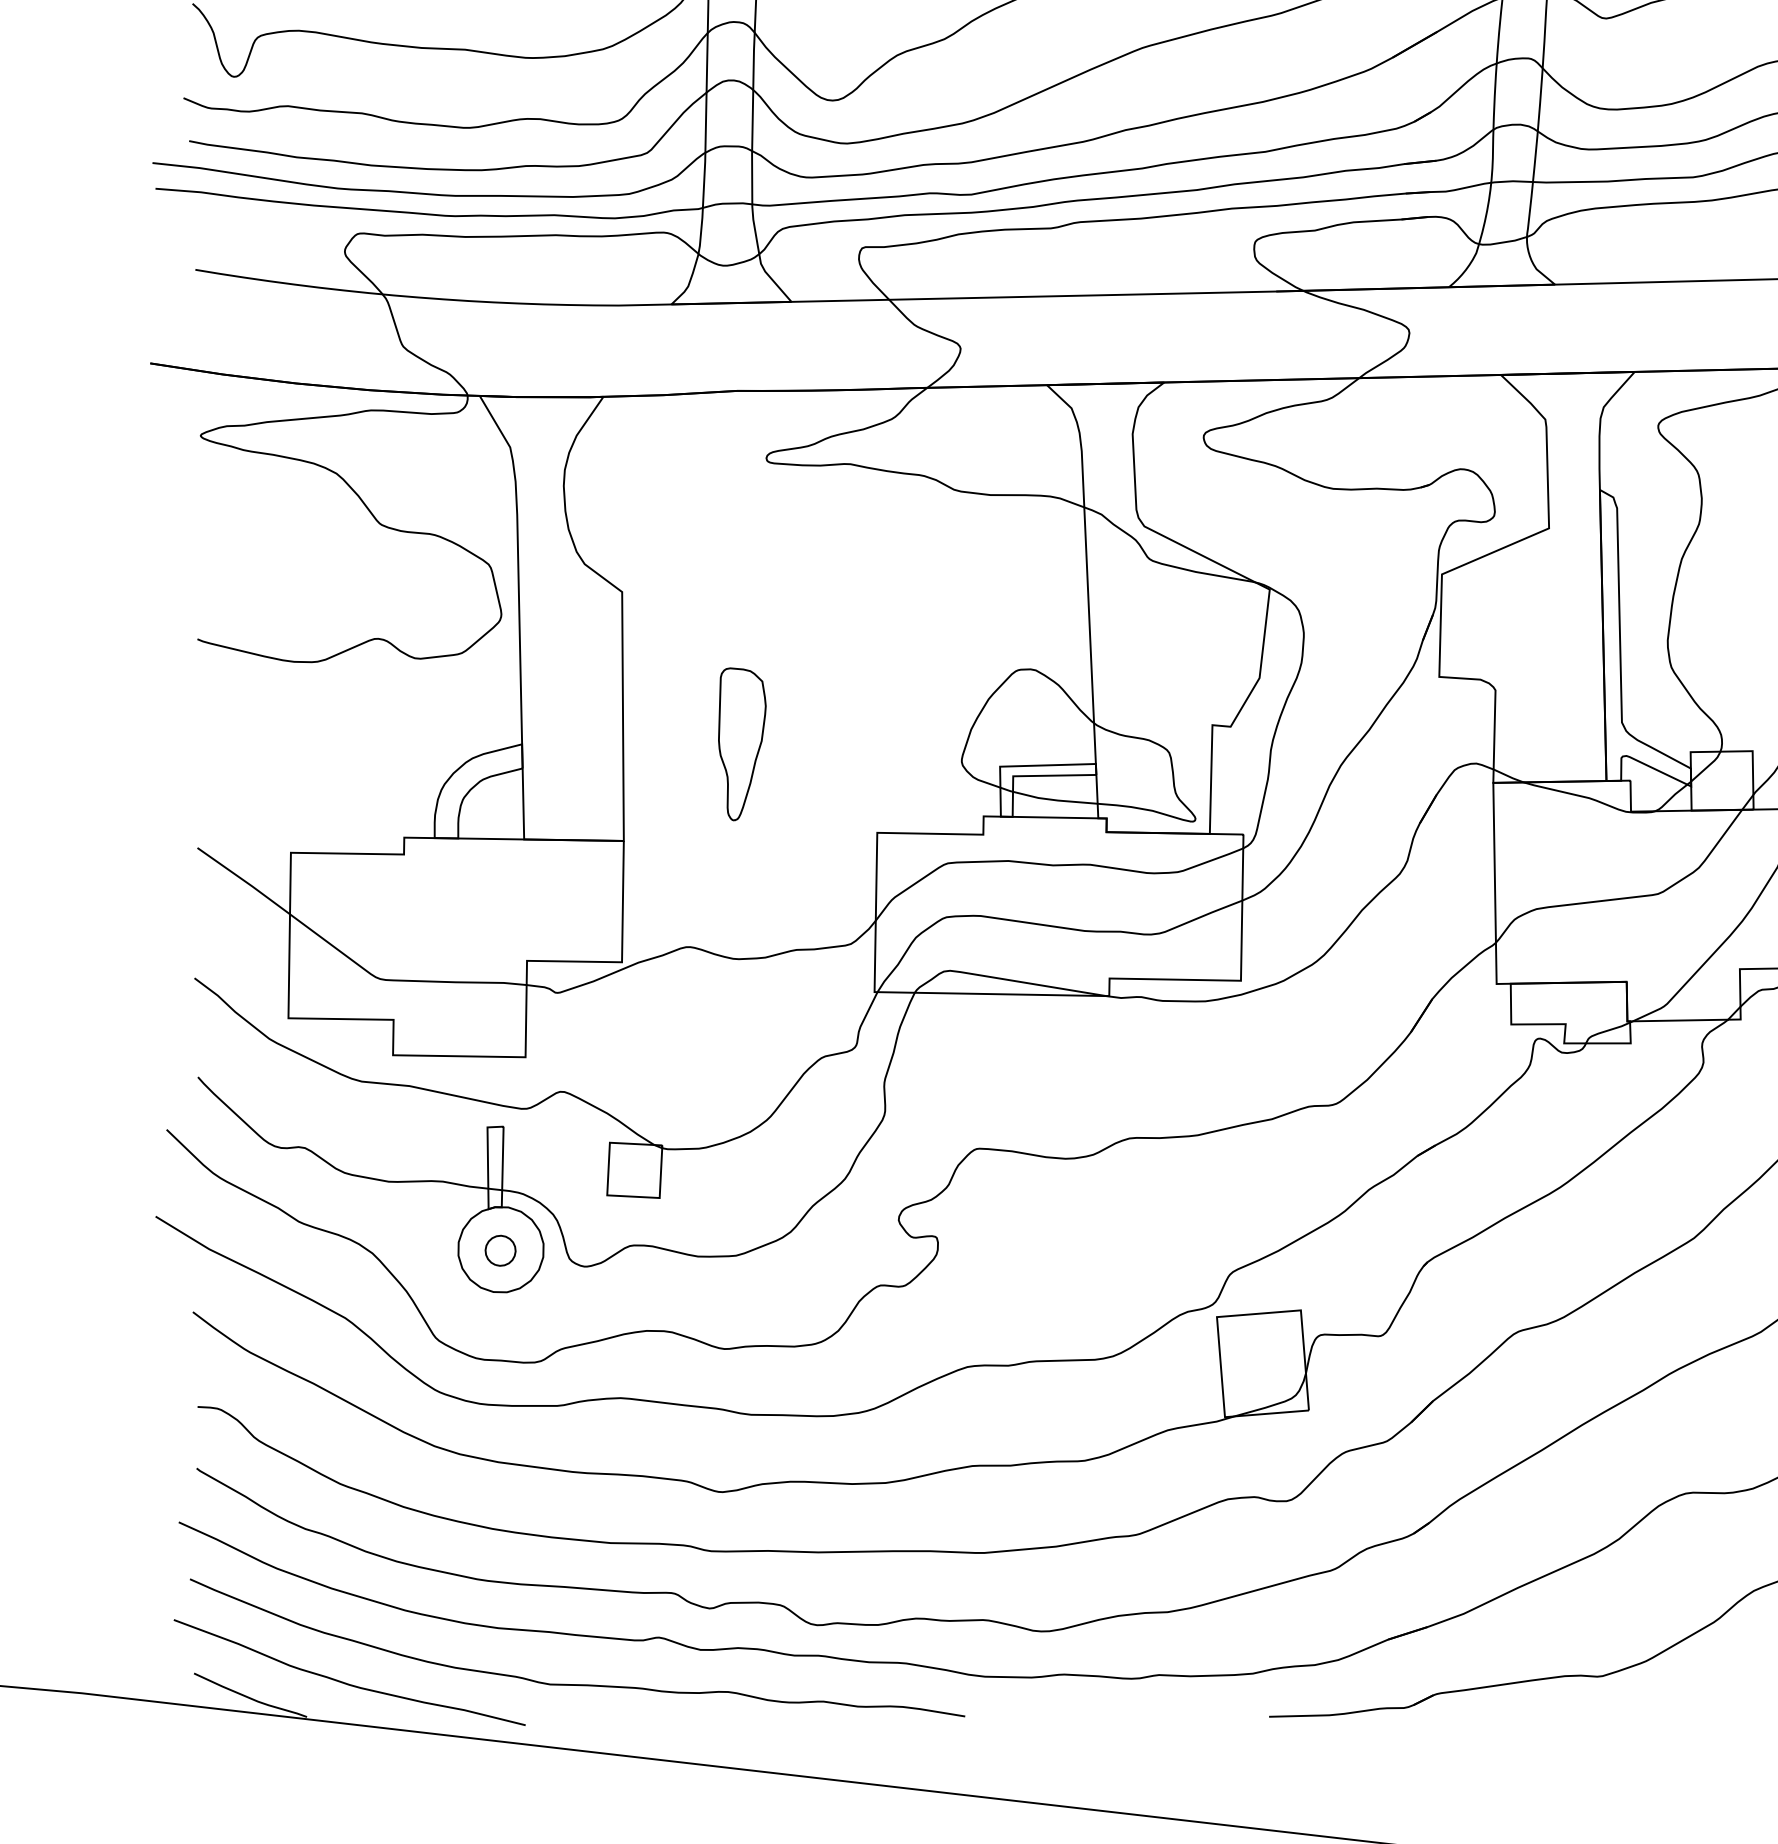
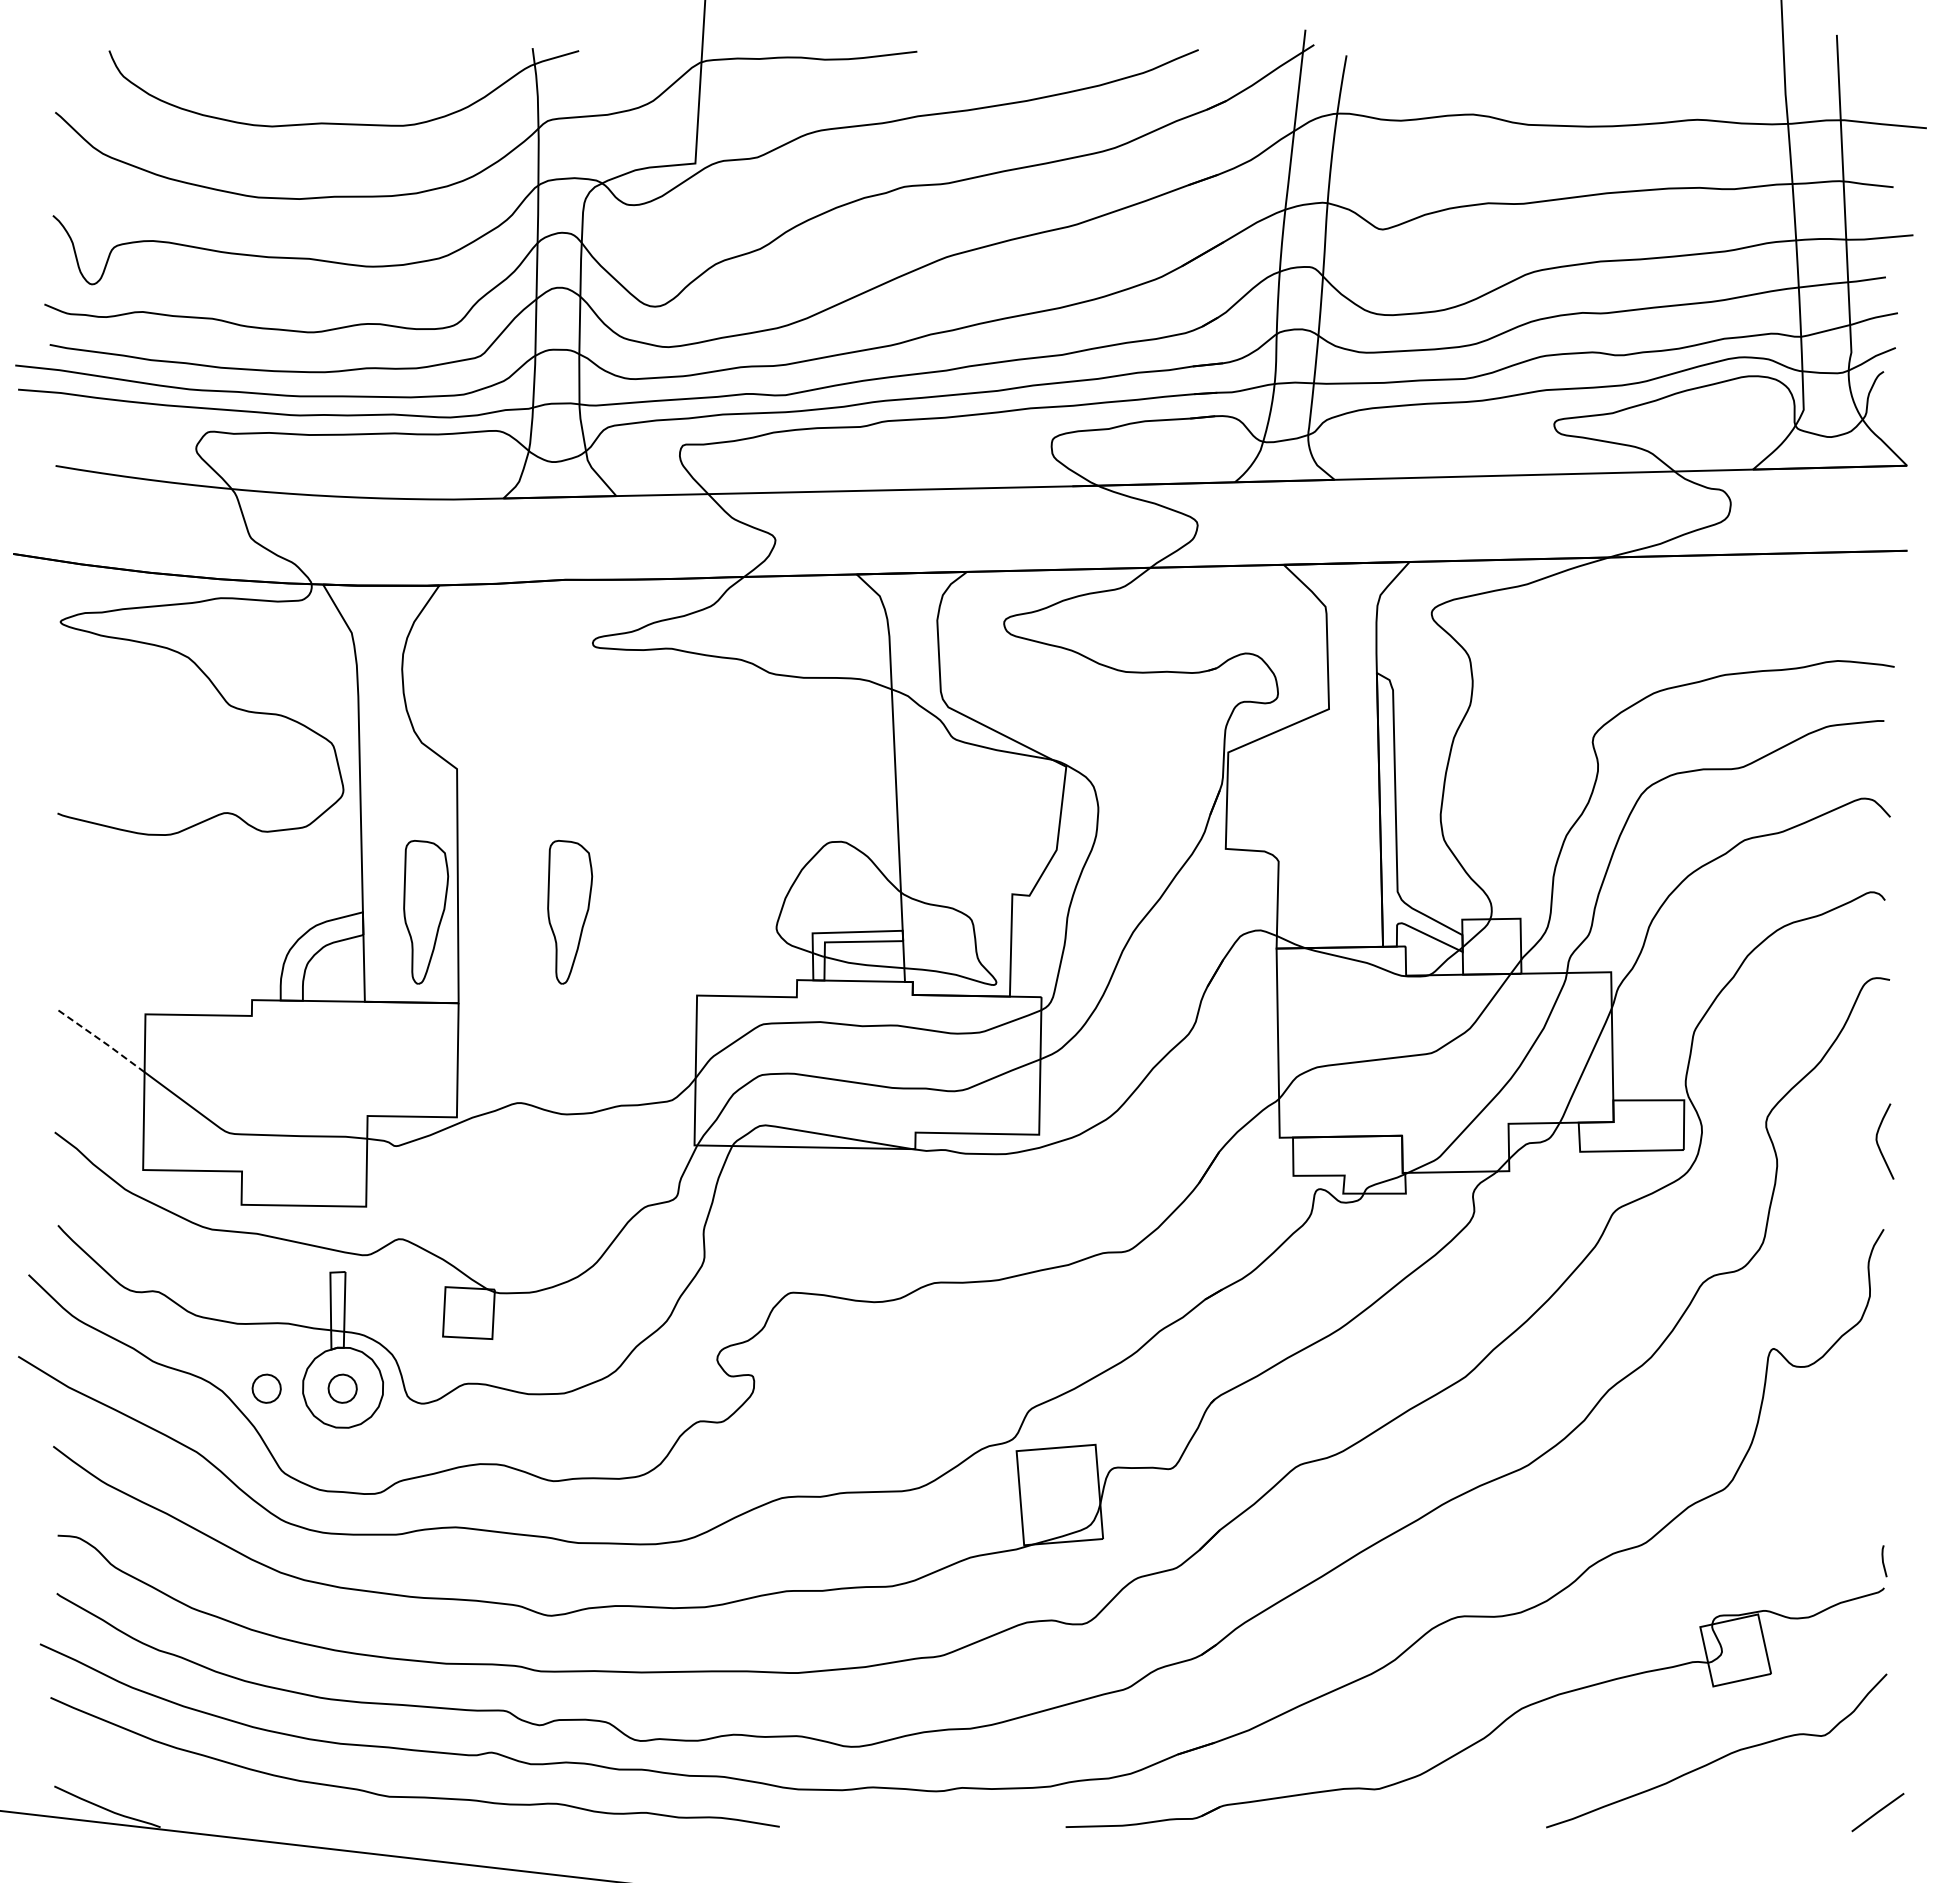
part: (589, 744) -> (426, 912), added
line: (244, 880) -> (101, 1040), solid -> dashed
part: (419, 1250) -> (266, 1388), added
curve: (345, 1682) -> (196, 1794), removed

